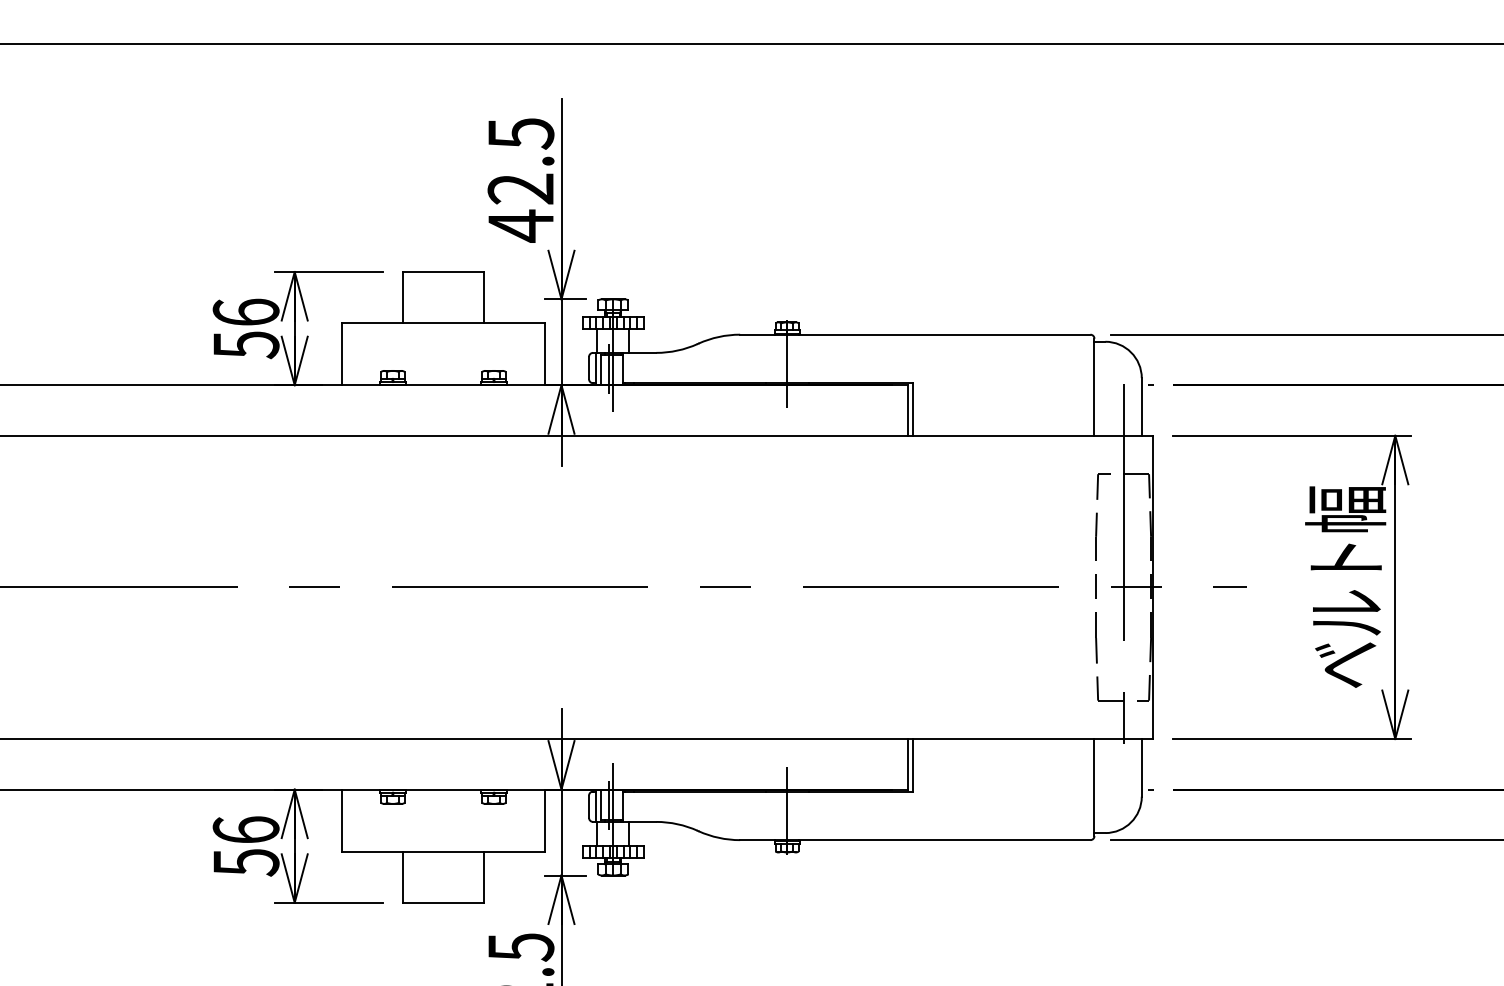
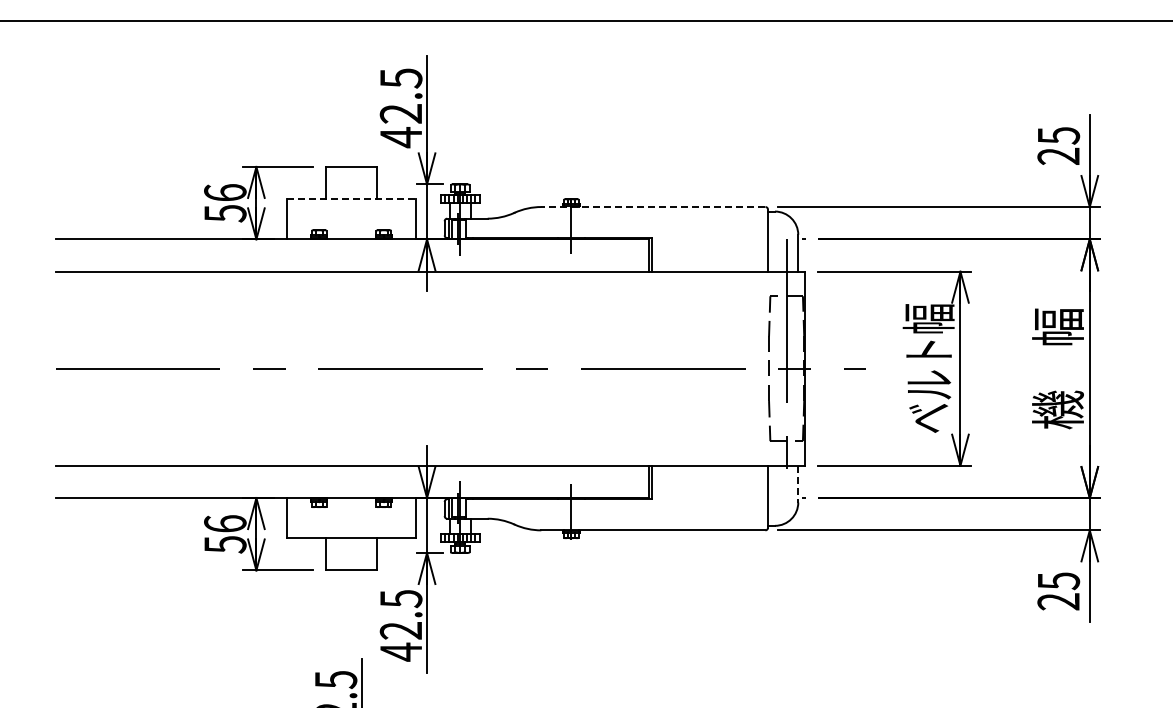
line: (443, 322) -> (351, 199), solid -> dashed
line: (913, 335) -> (652, 207), solid -> dashed
line: (1142, 768) -> (798, 484), solid -> dashed

